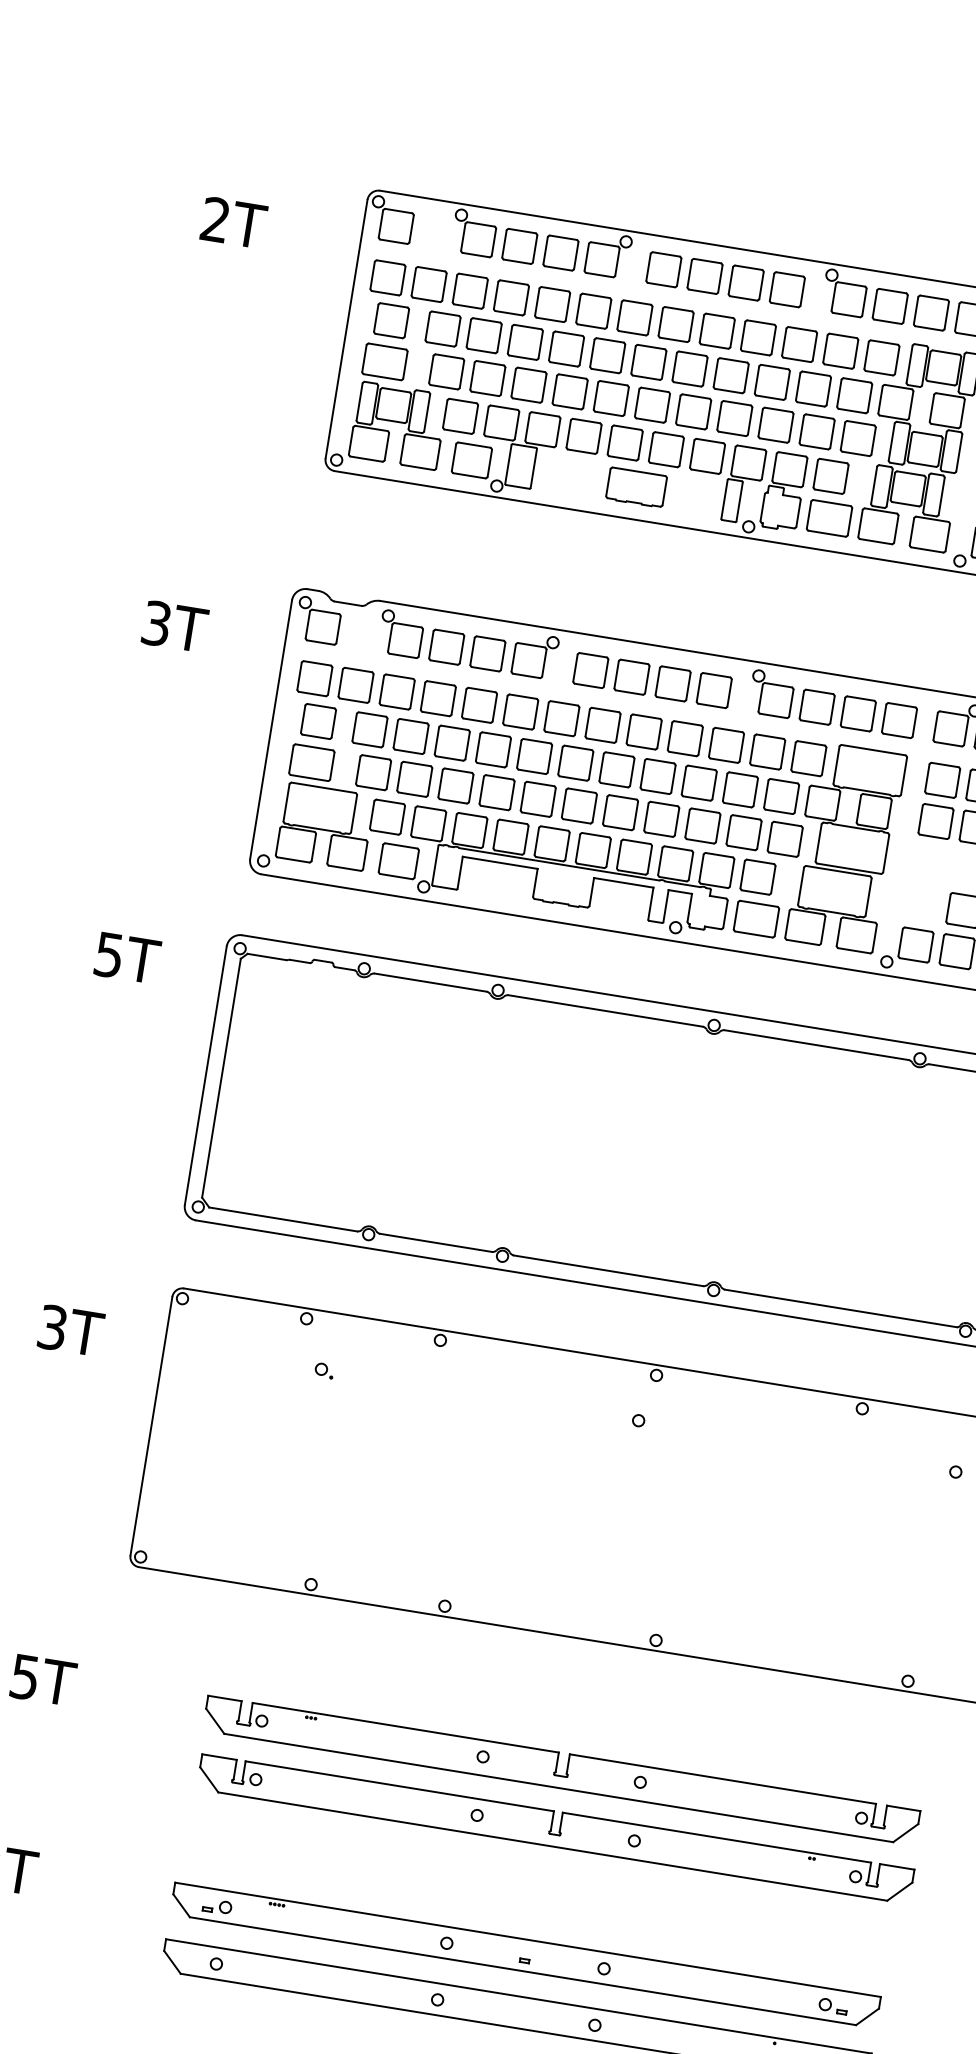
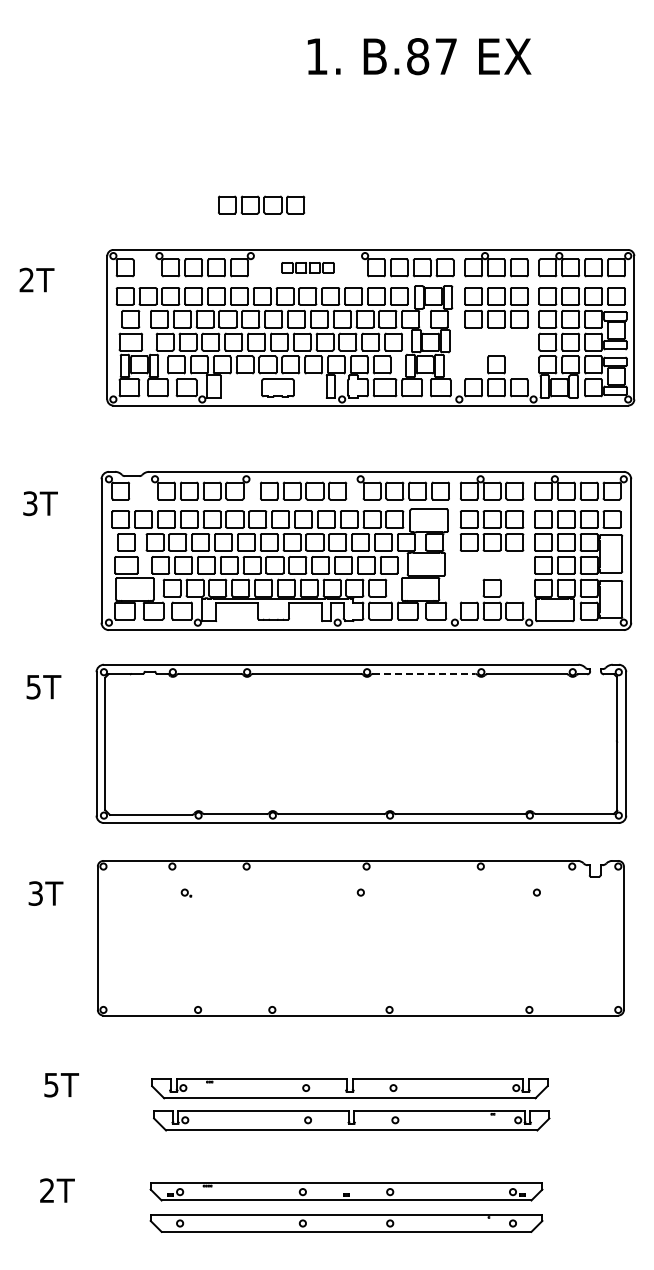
part: (660, 152) -> (261, 204), added
part: (724, 278) -> (307, 267), size x0.6
line: (817, 1044) -> (424, 673), solid -> dashed

